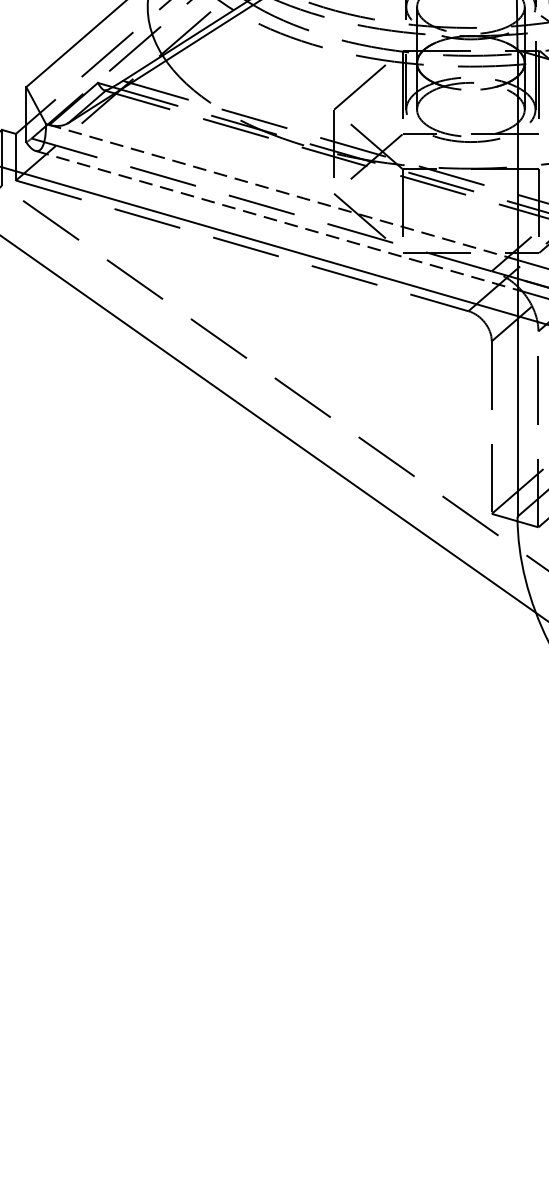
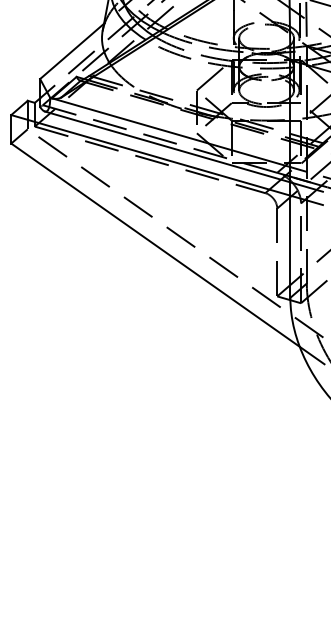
line: (282, 192) -> (170, 132), dashed -> solid
line: (276, 219) -> (167, 146), dashed -> solid

